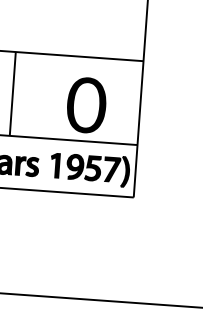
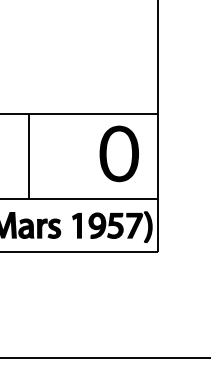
text: (85, 104) -> (118, 153), moved

